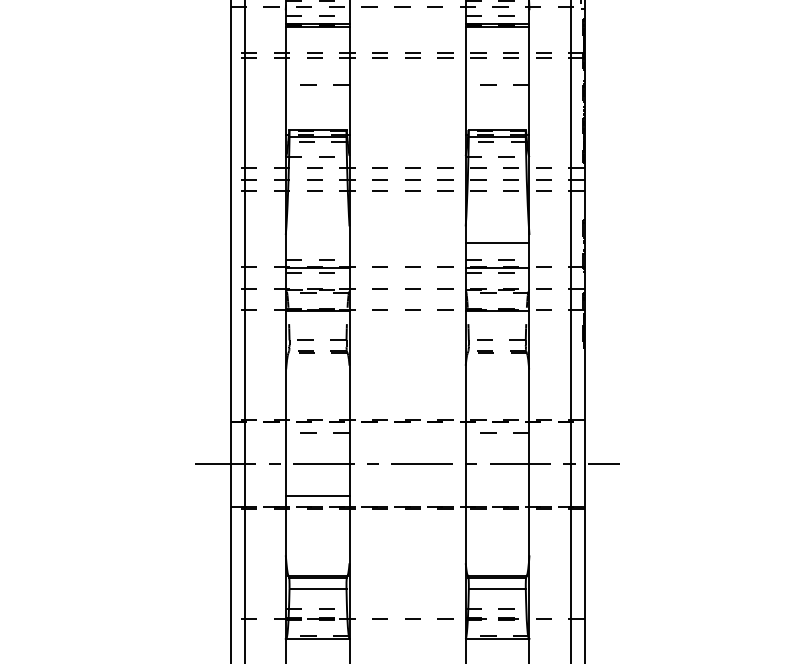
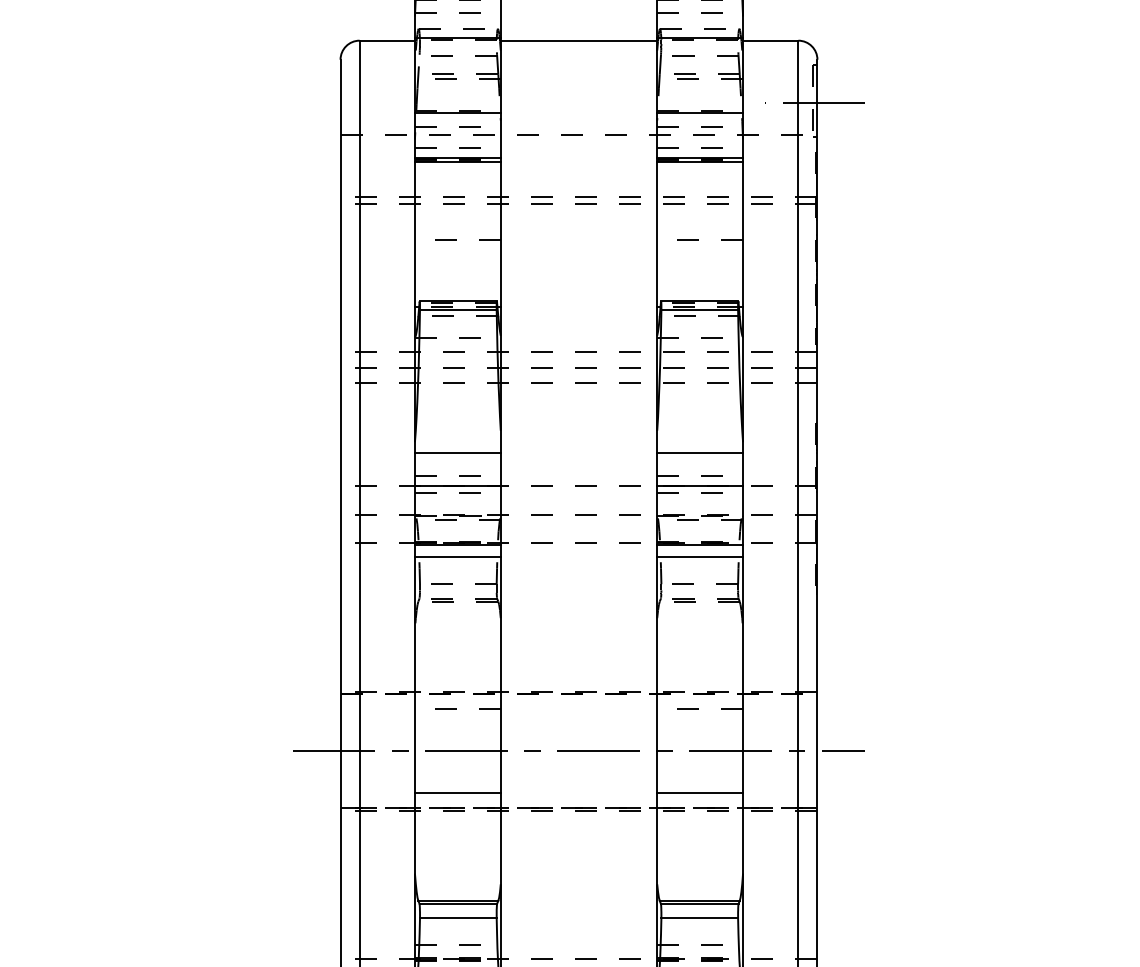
line: (317, 243) -> (457, 453), added
line: (317, 320) -> (457, 557), added
line: (497, 320) -> (700, 557), added
line: (497, 495) -> (700, 793), added

